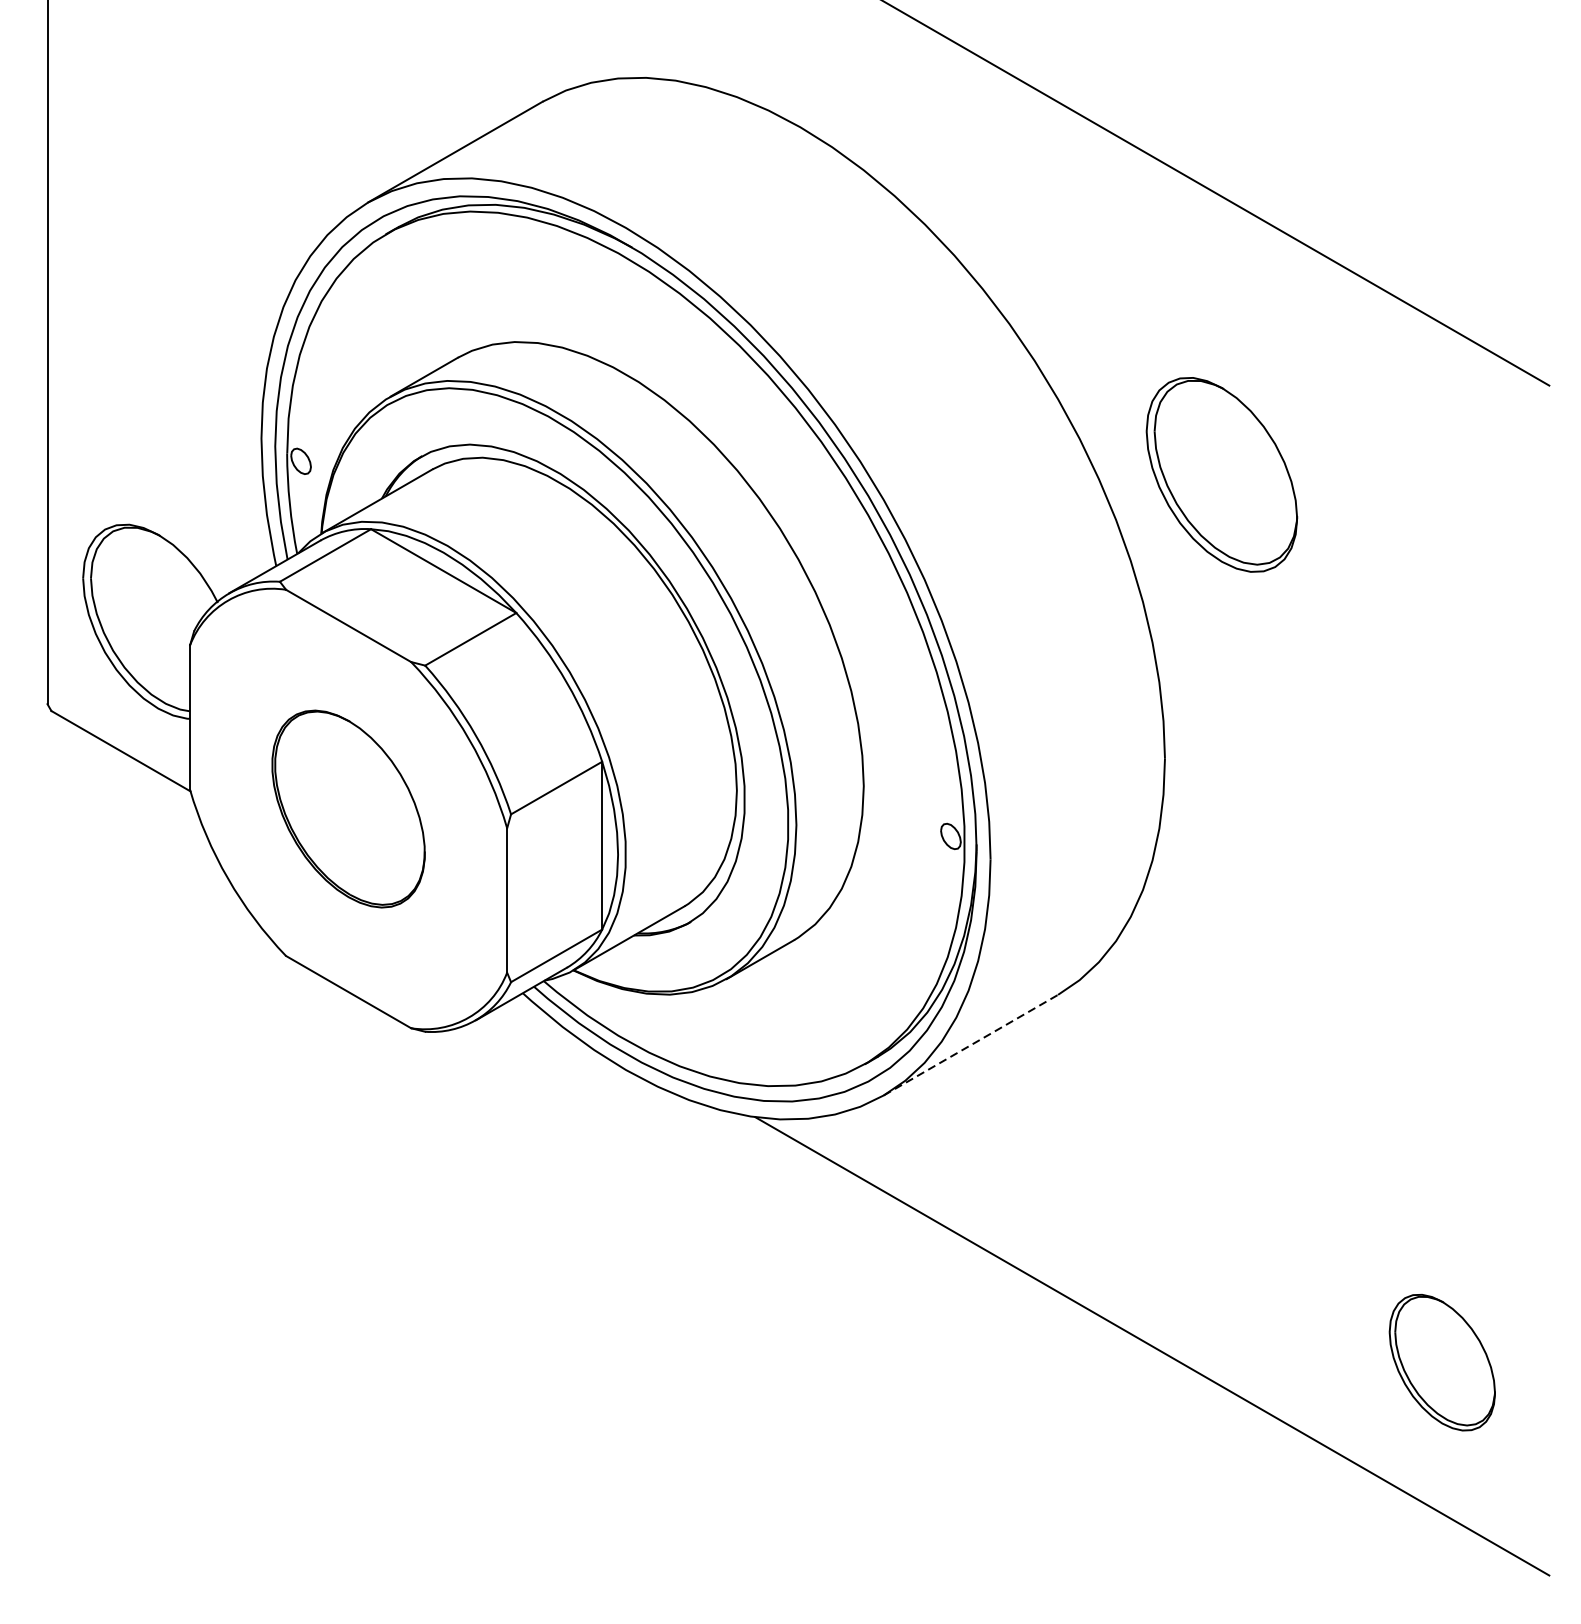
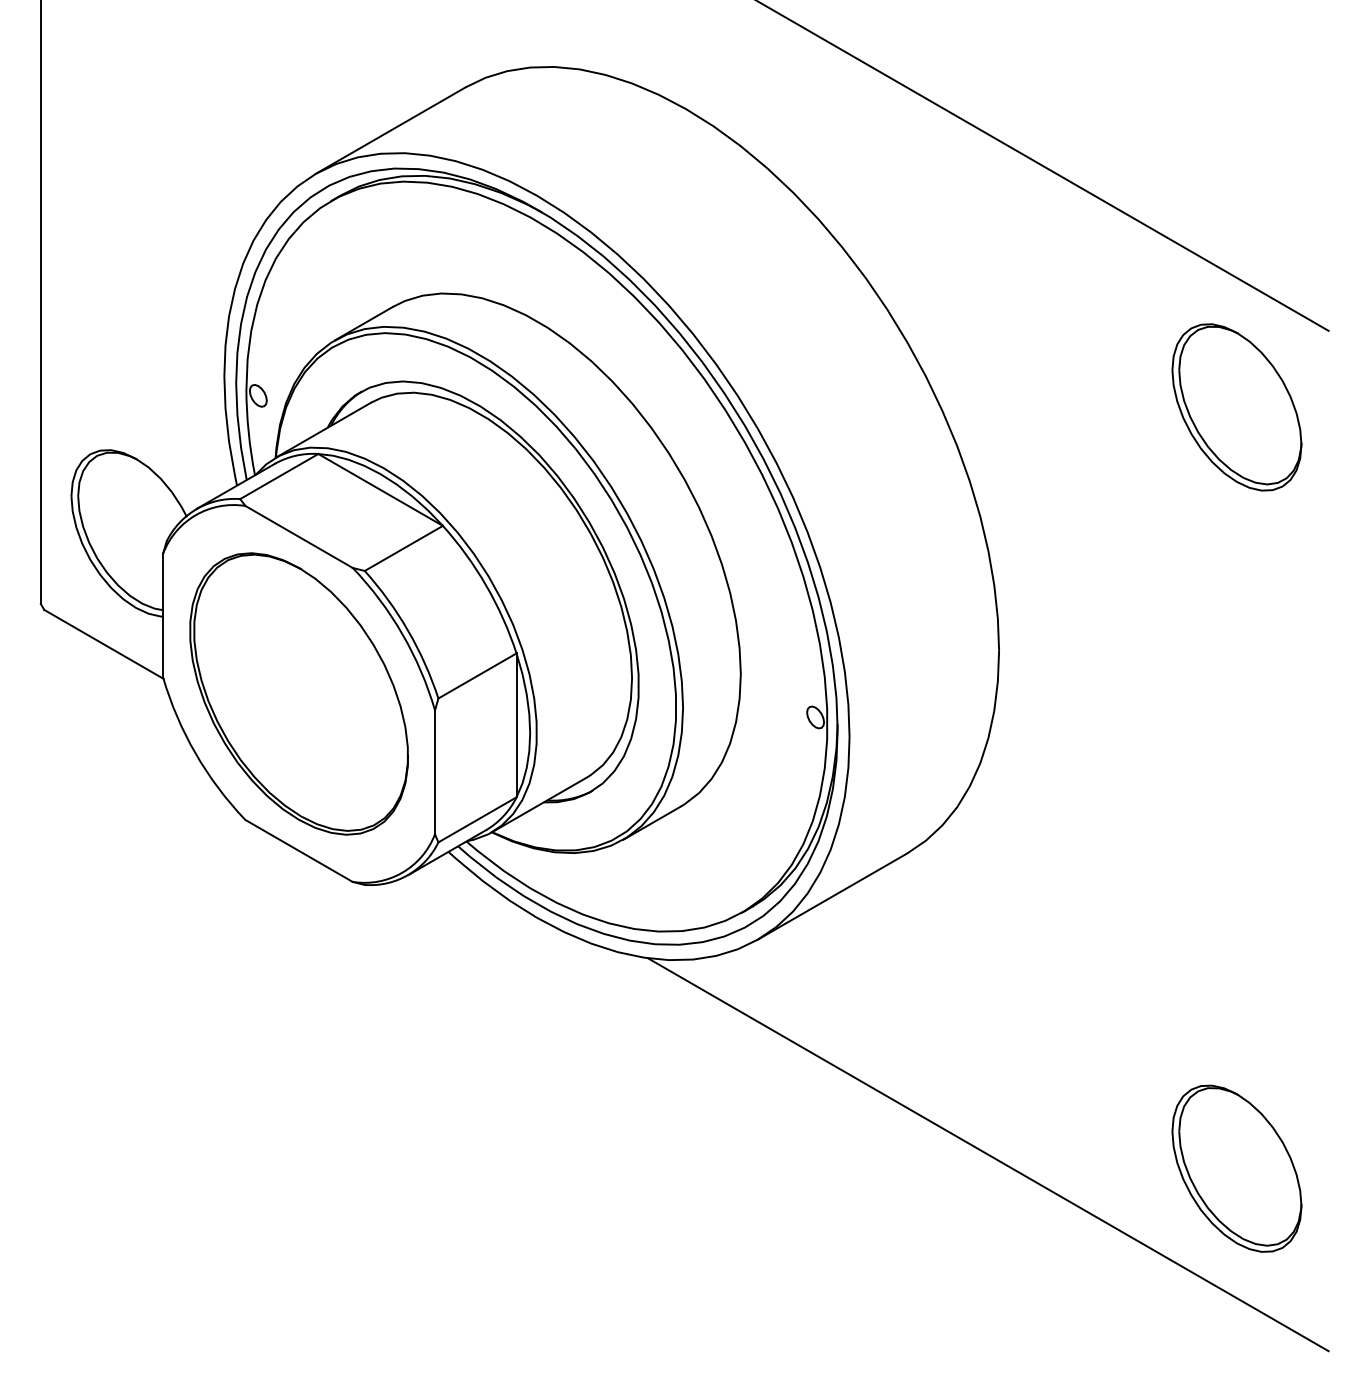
part: (1221, 474) -> (1236, 407), moved
part: (347, 808) -> (298, 693), size x1.67
line: (971, 1045) -> (833, 896), dashed -> solid
part: (1441, 1362) -> (1236, 1168), size x1.43

